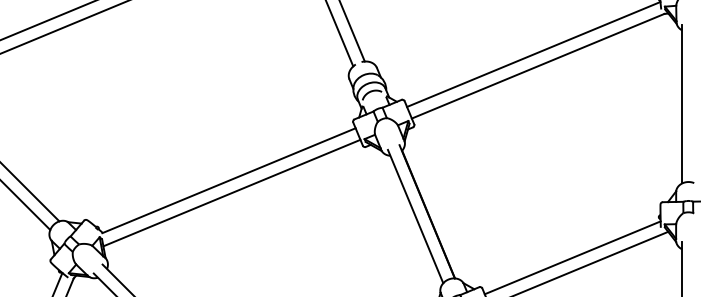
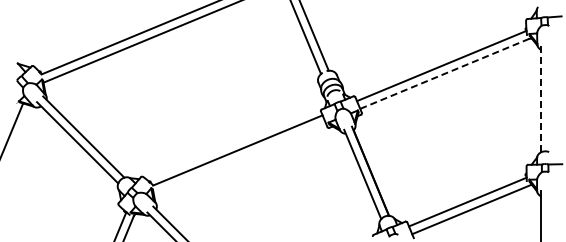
line: (537, 65) -> (444, 73), solid -> dashed
line: (682, 104) -> (541, 99), solid -> dashed
line: (231, 192) -> (239, 158), removed

